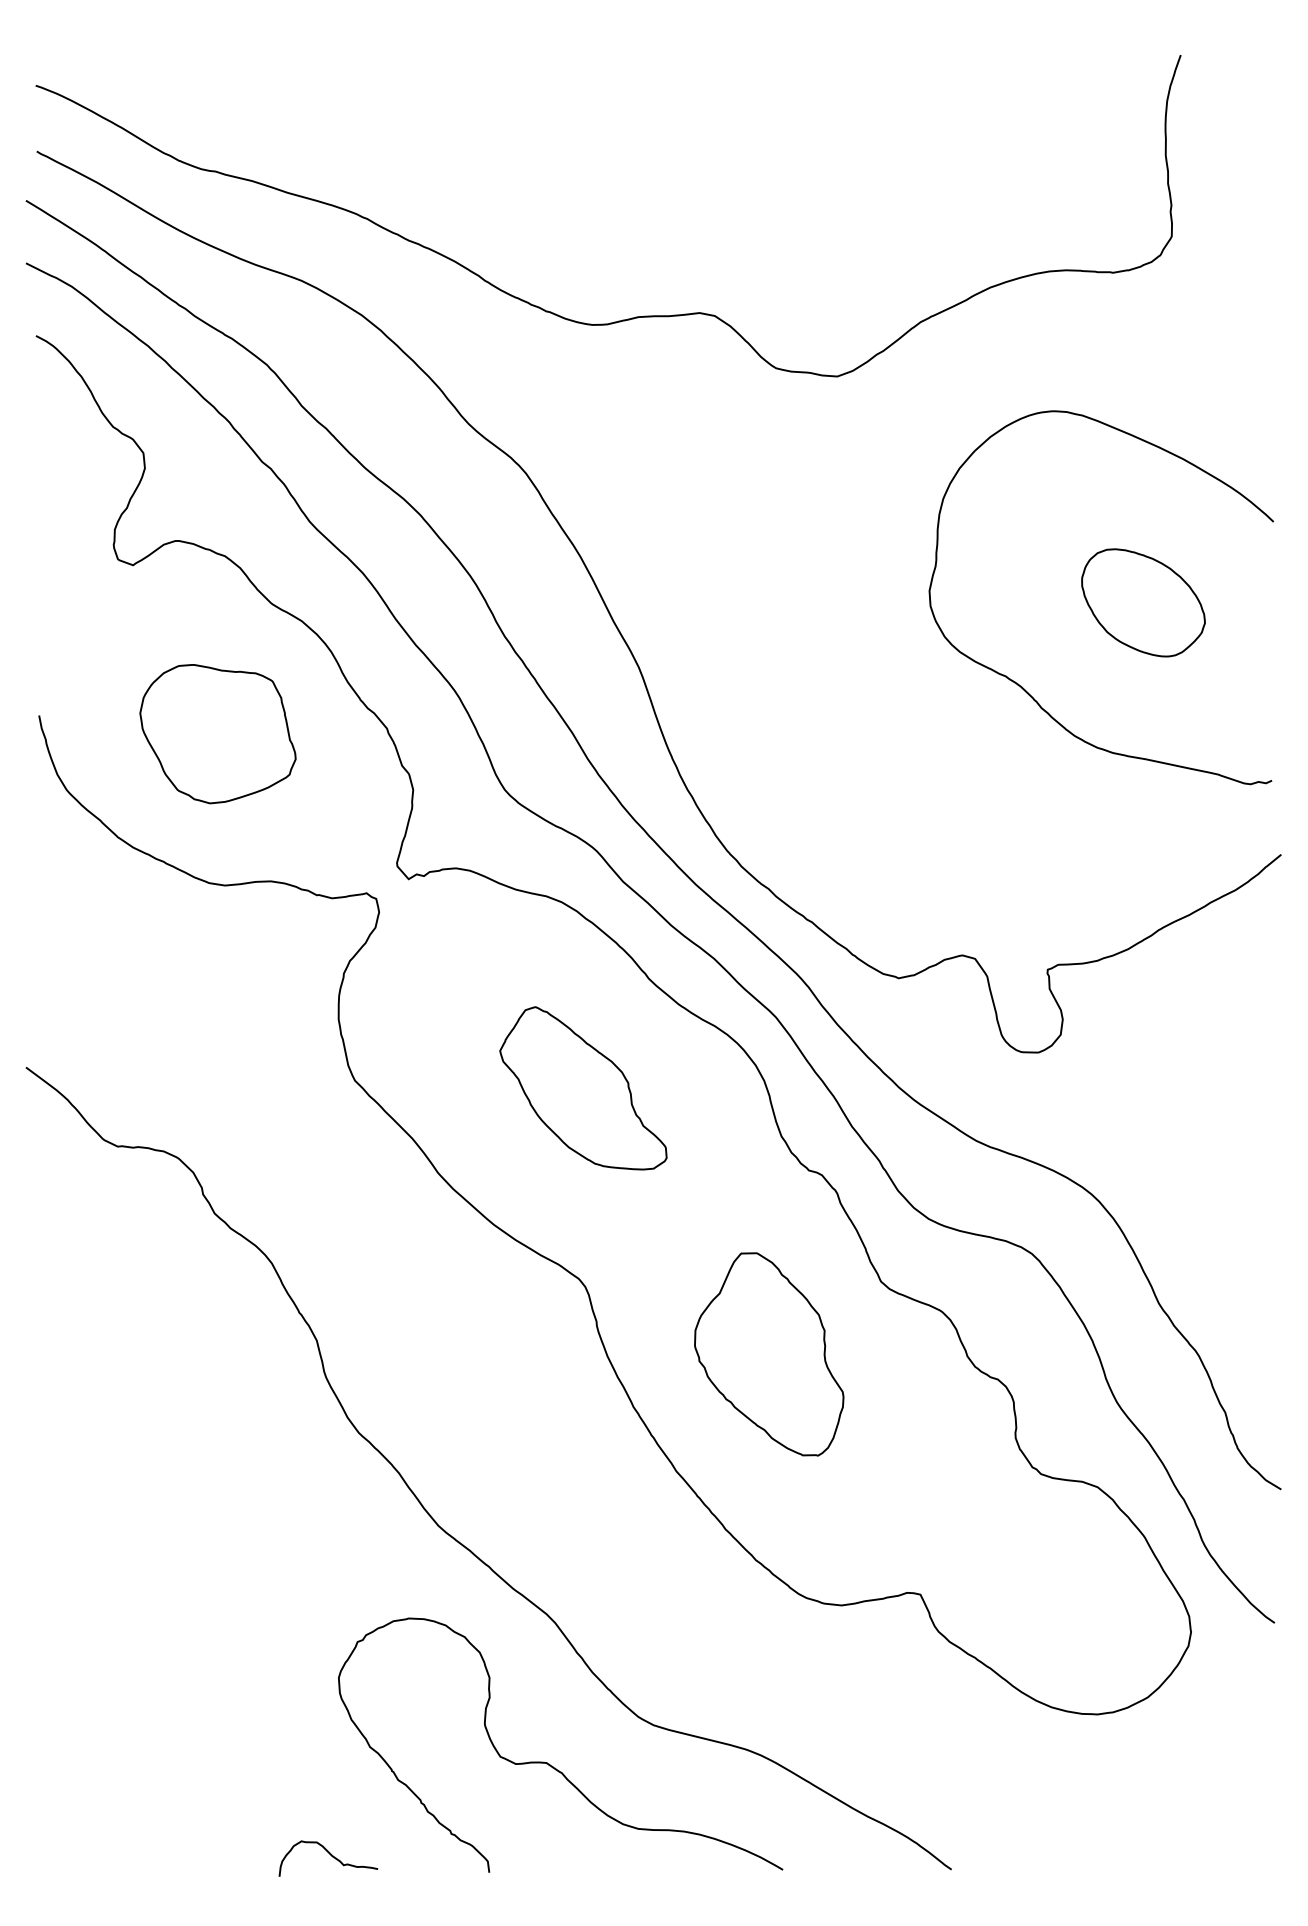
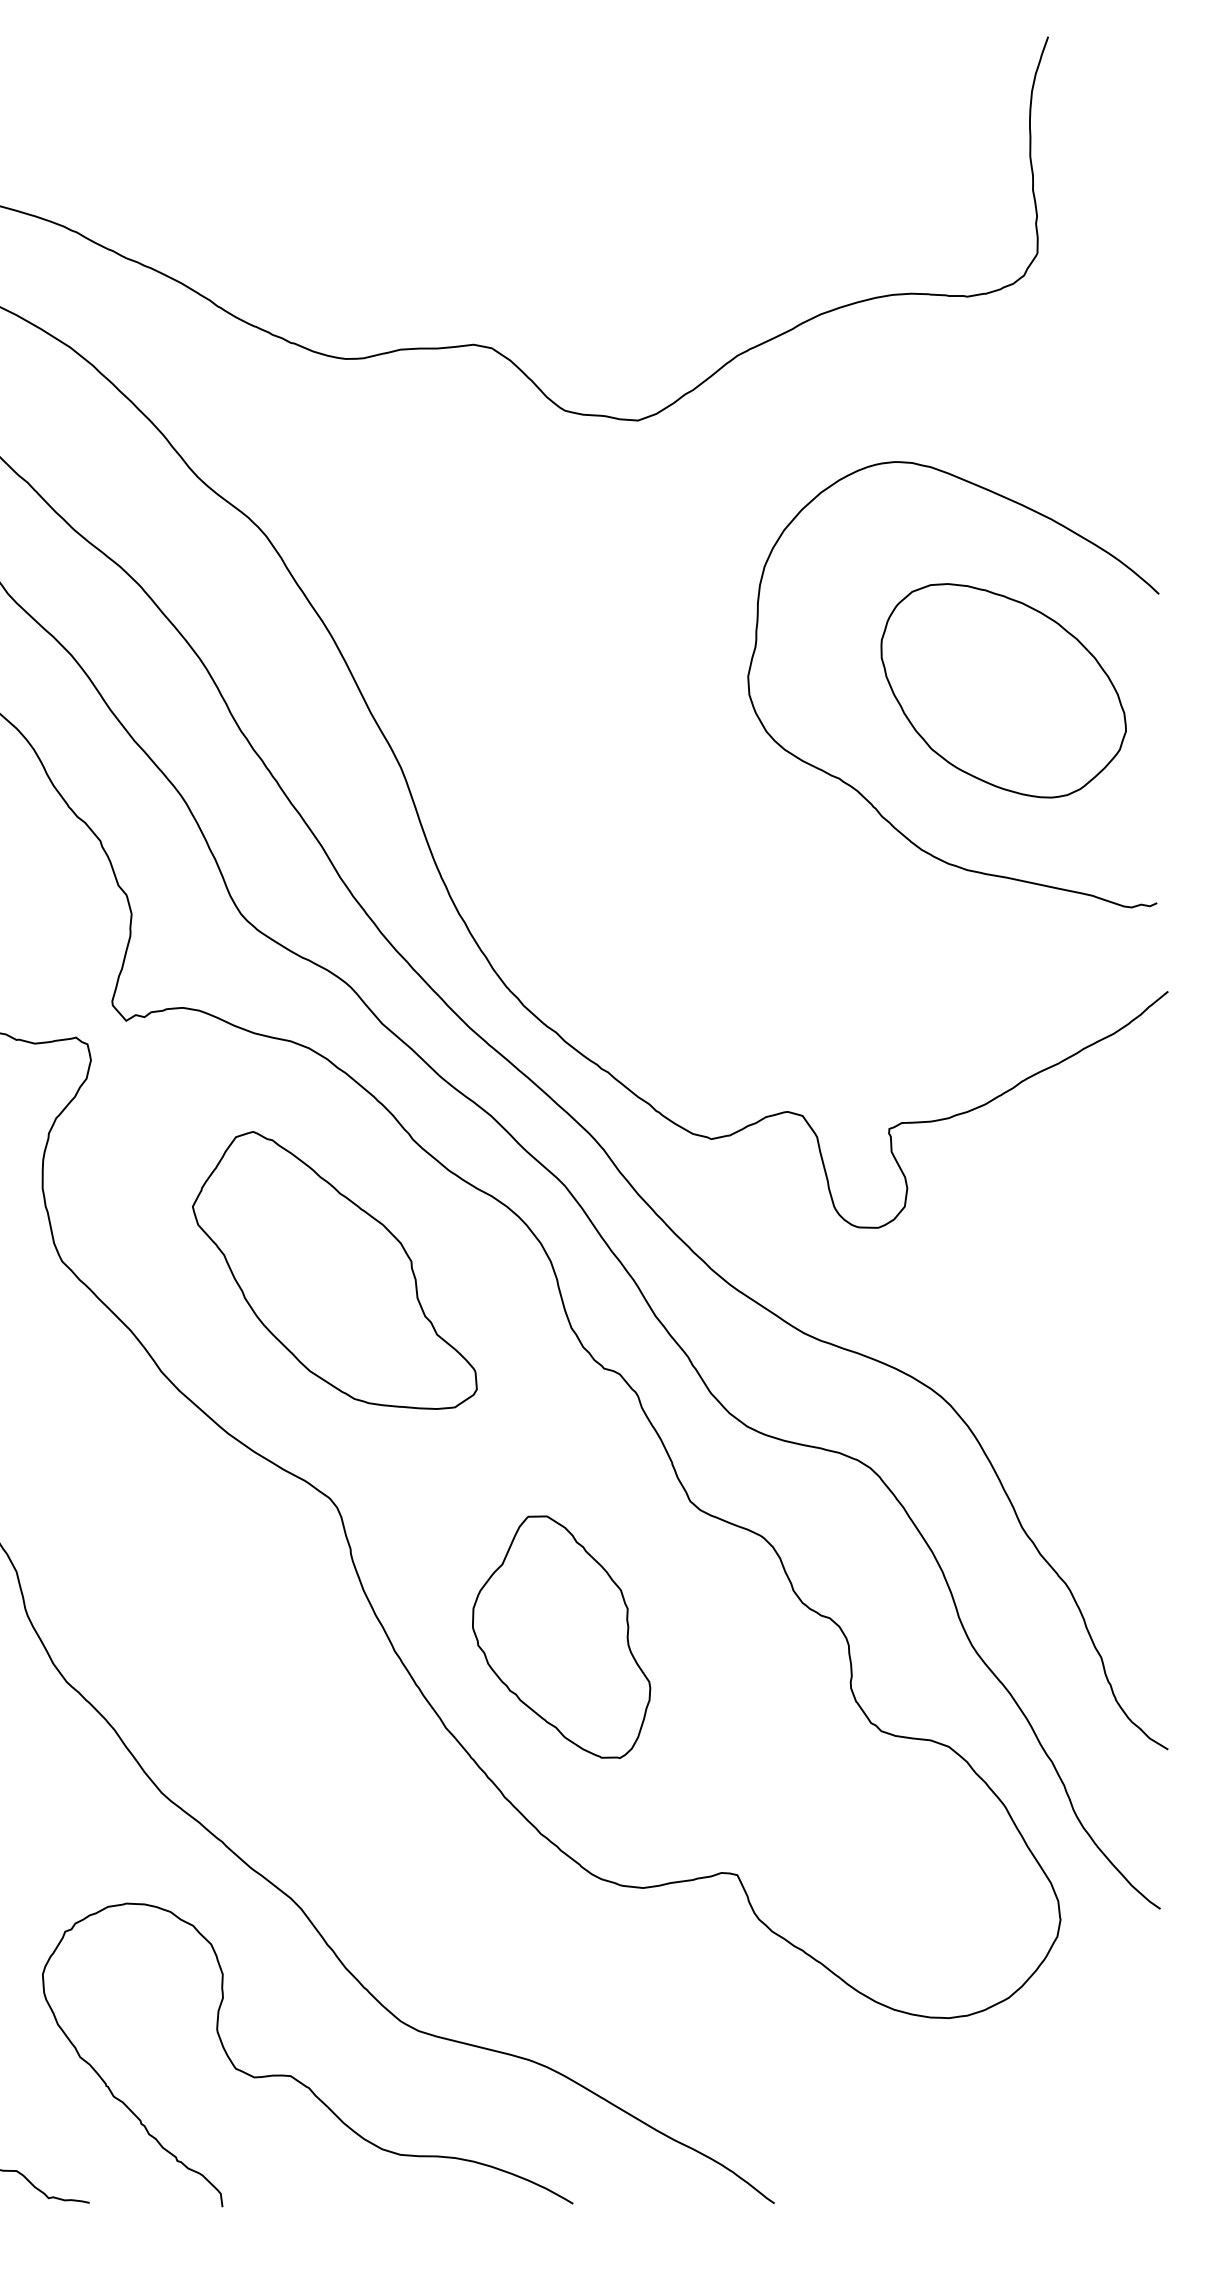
part: (1143, 602) -> (1003, 690), size x1.67
part: (583, 1088) -> (334, 1270), size x1.43
part: (769, 1354) -> (561, 1637), moved

